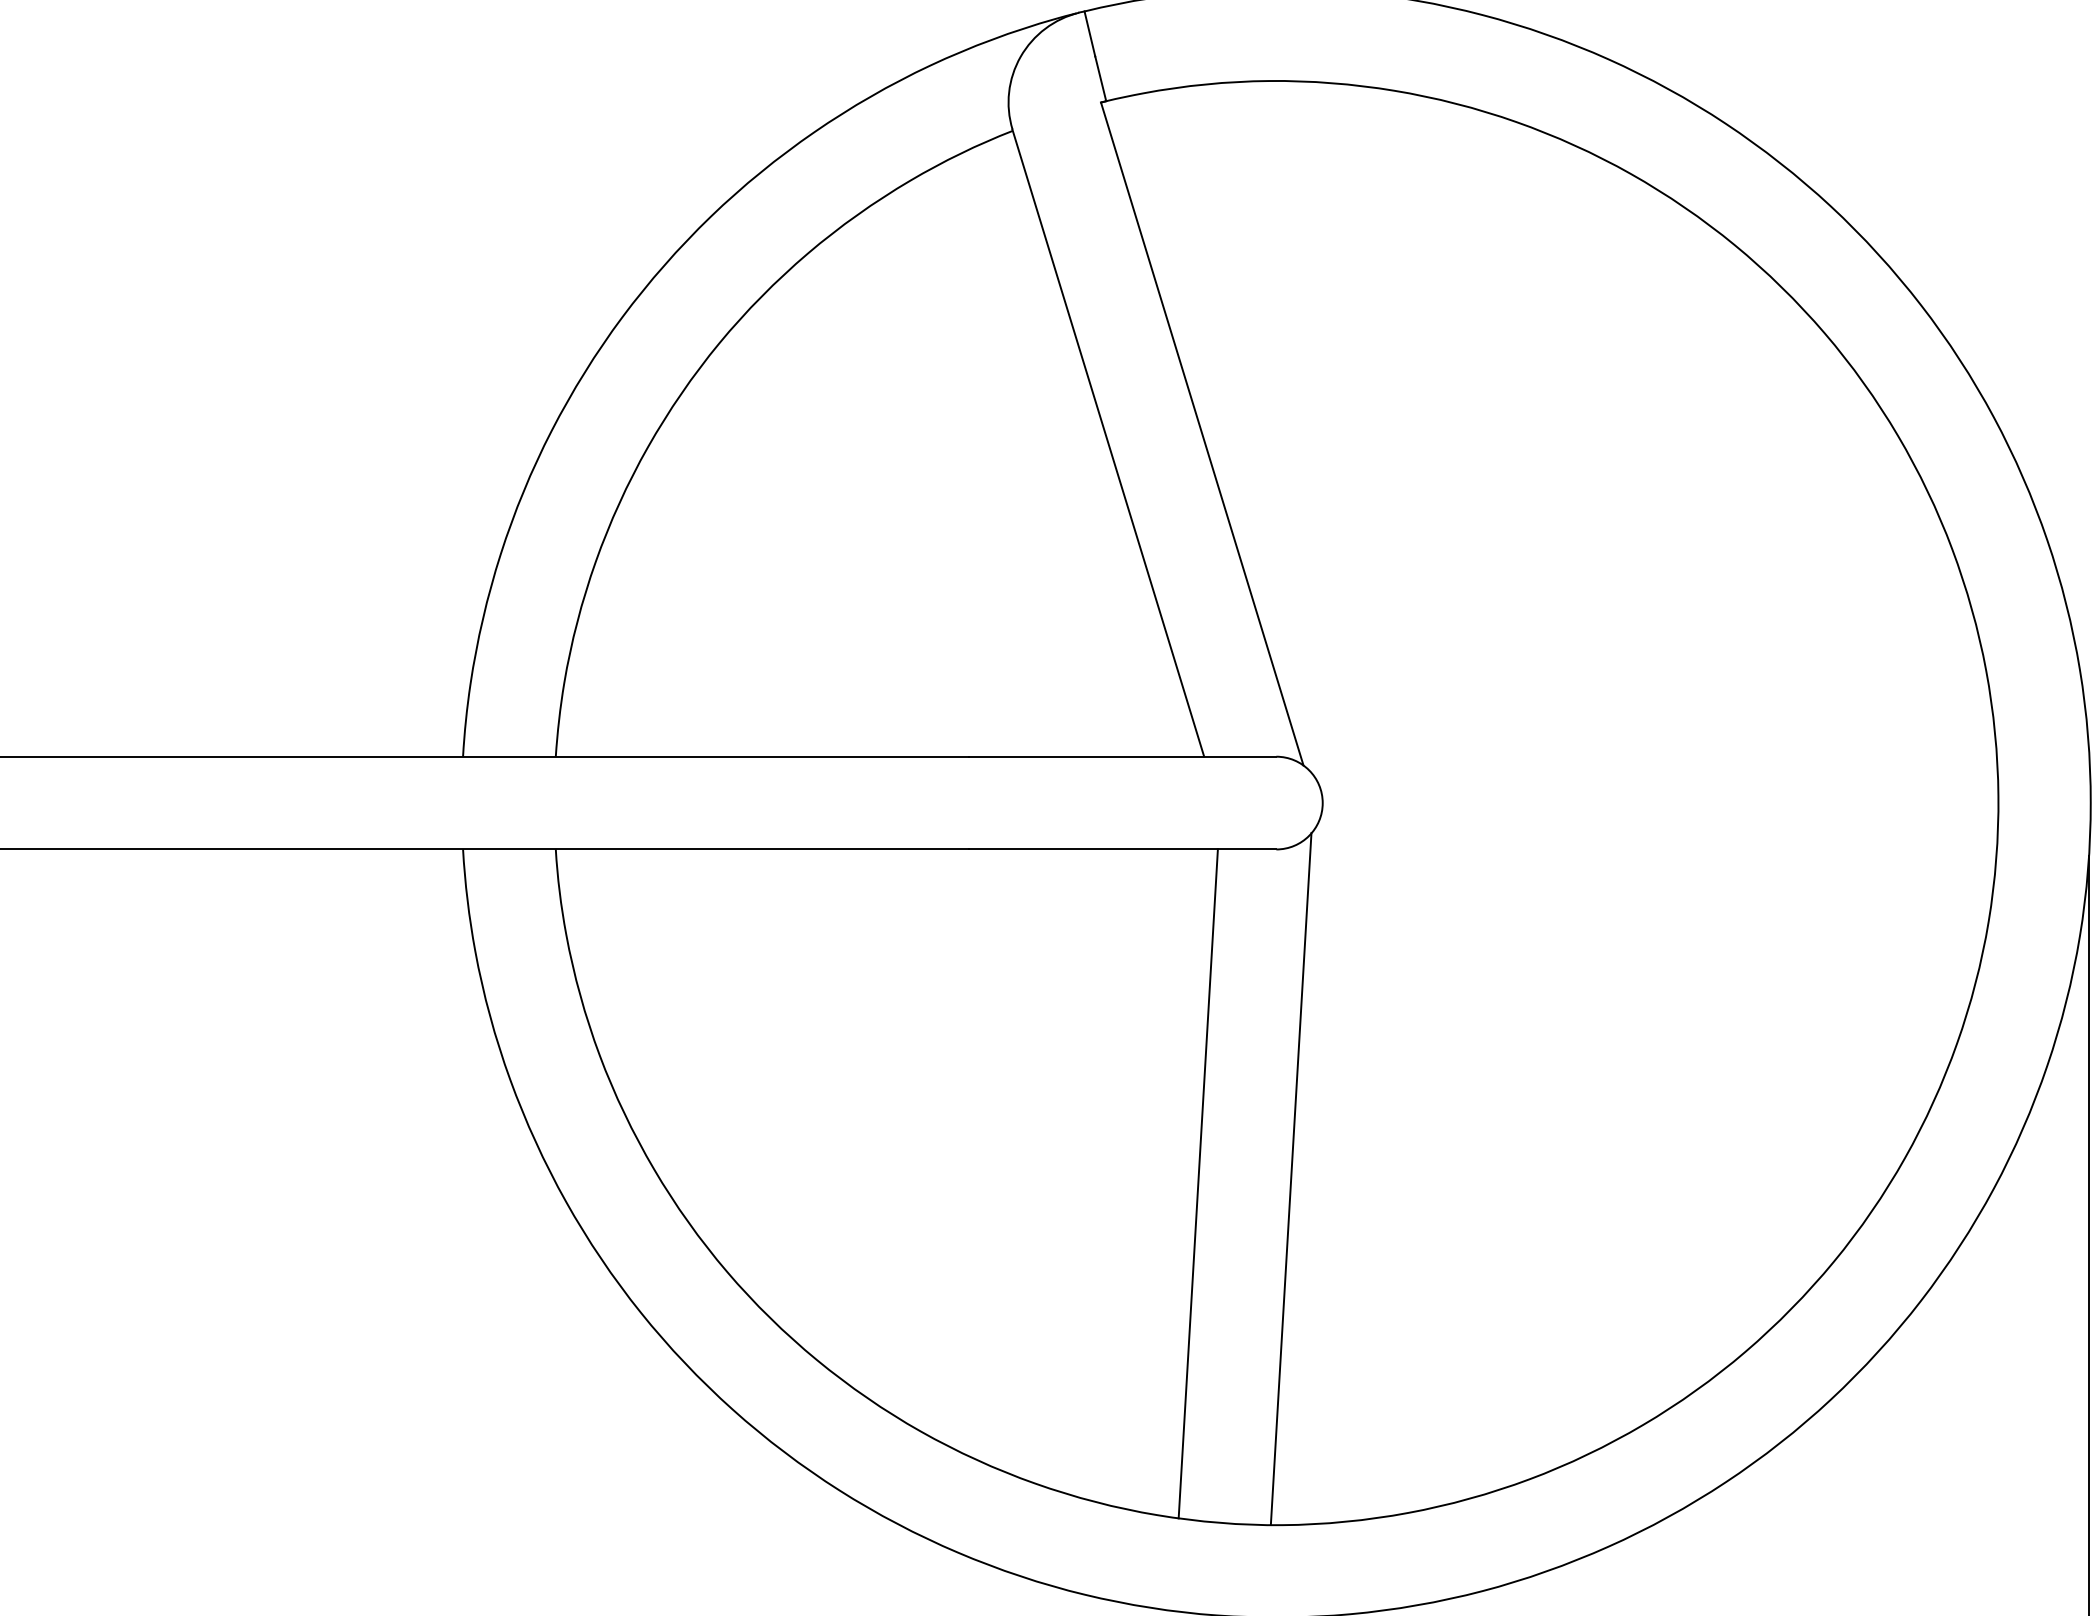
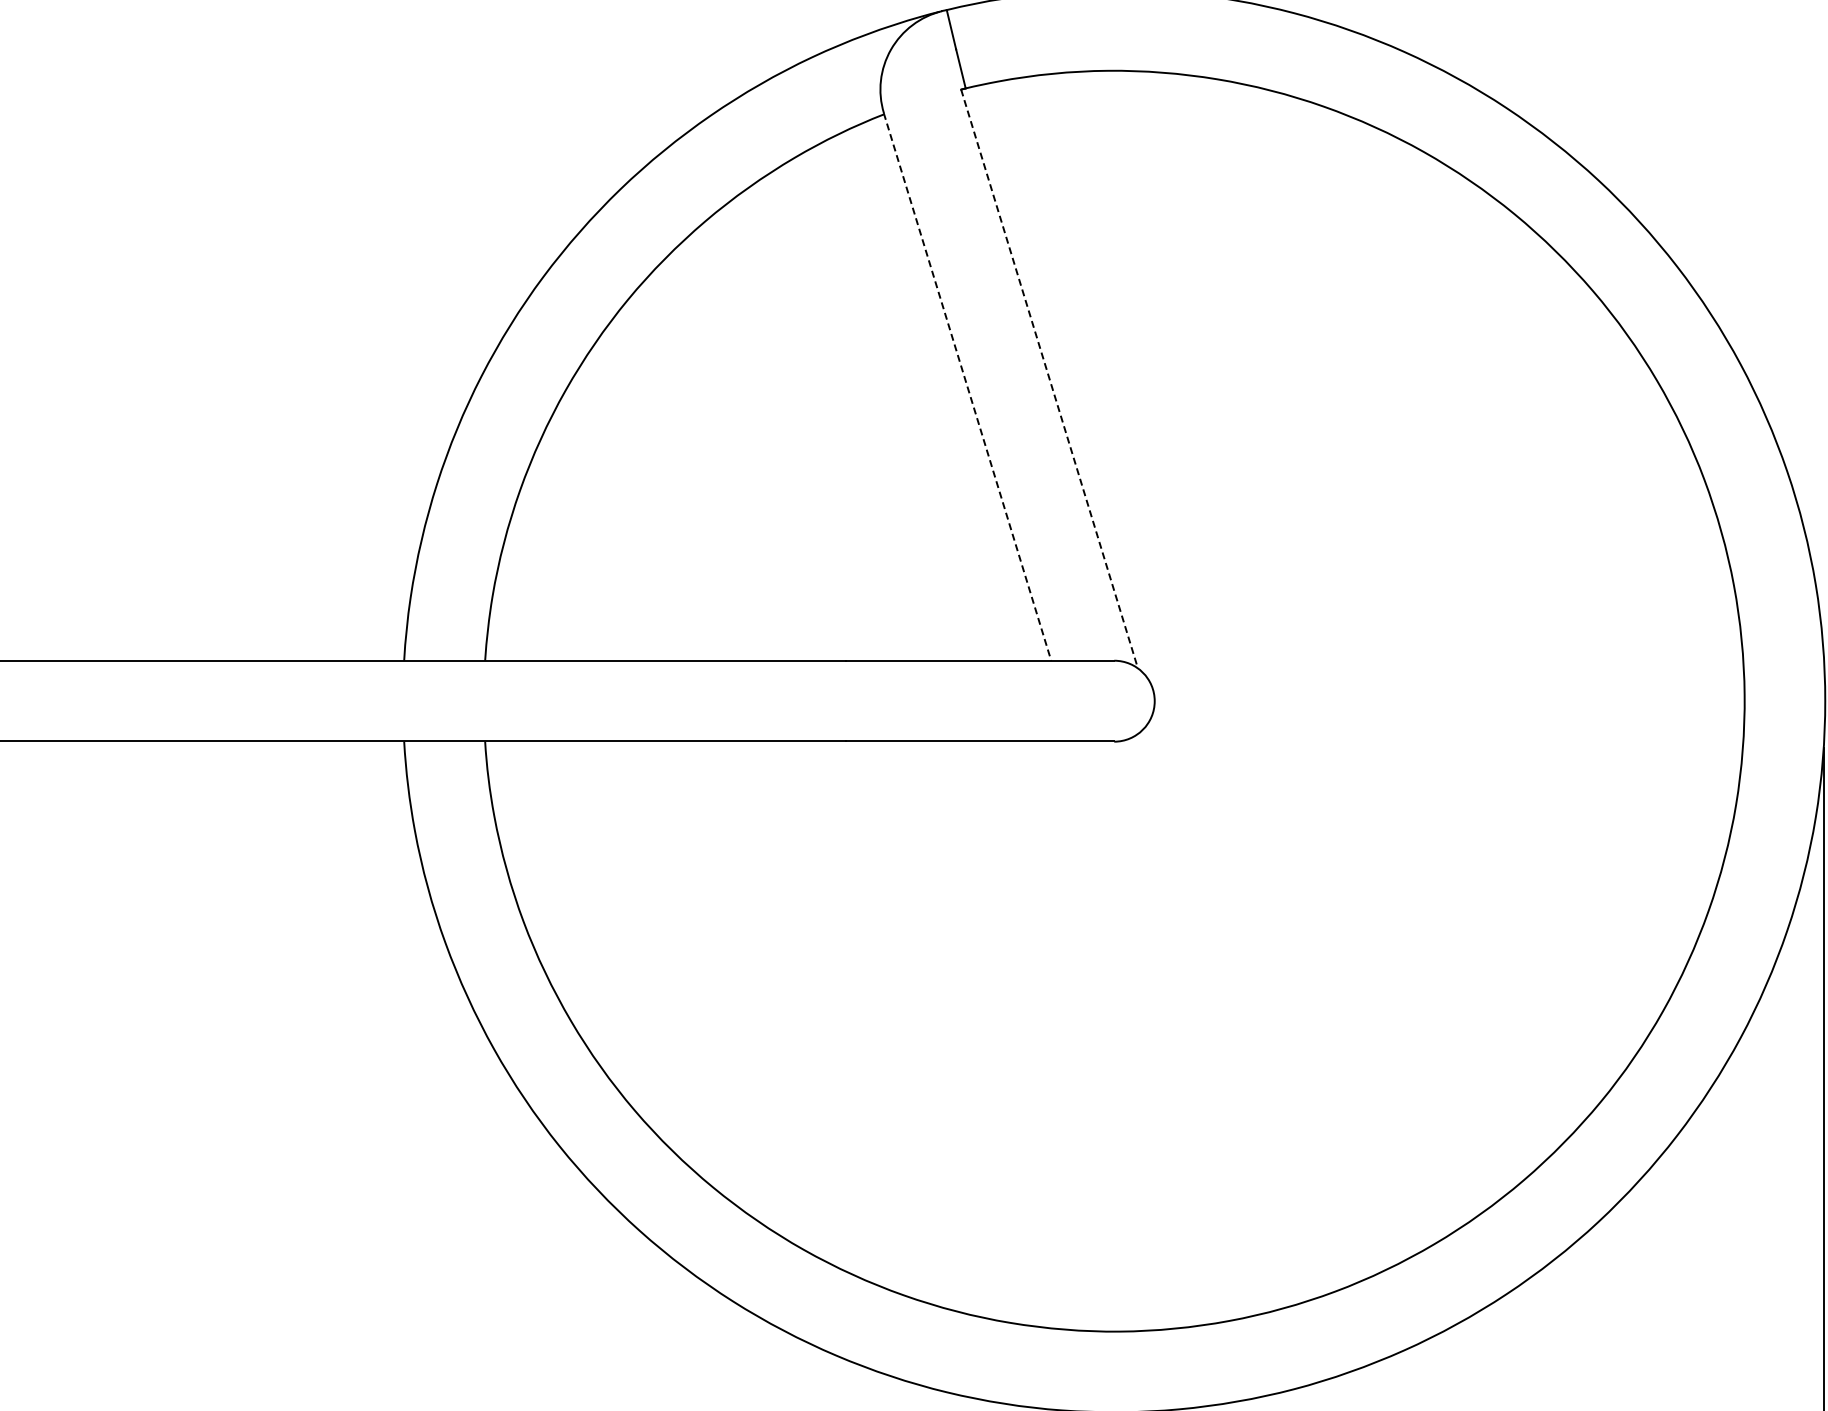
line: (1202, 434) -> (1049, 379), solid -> dashed
line: (1108, 443) -> (967, 387), solid -> dashed
line: (1290, 1179) -> (1126, 1029), removed
line: (1197, 1183) -> (1045, 1033), removed

